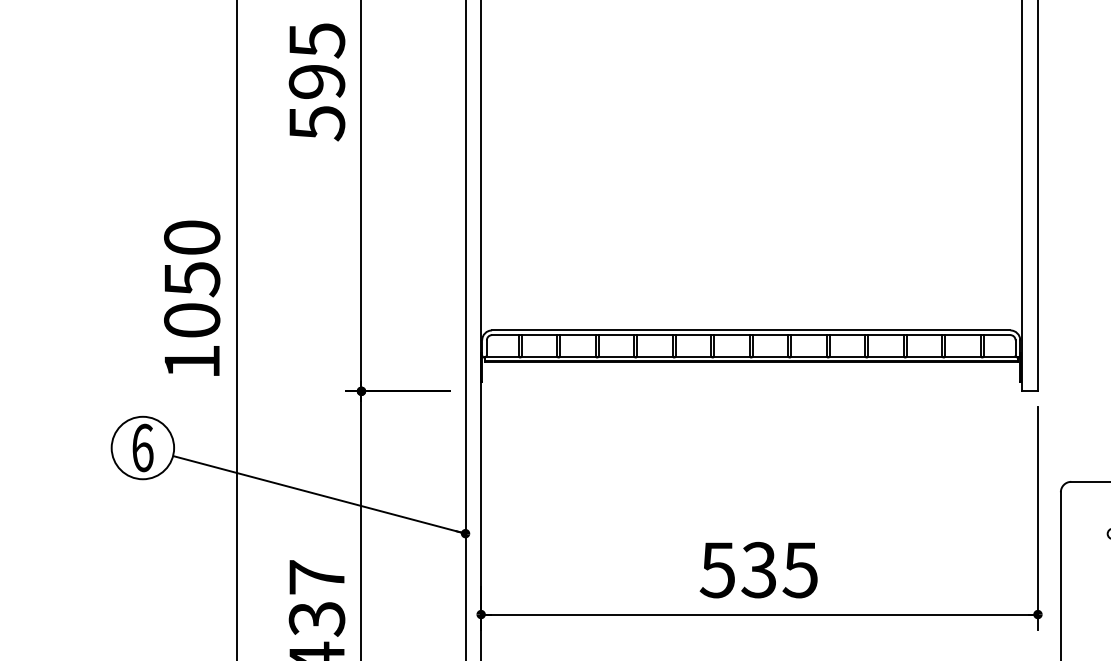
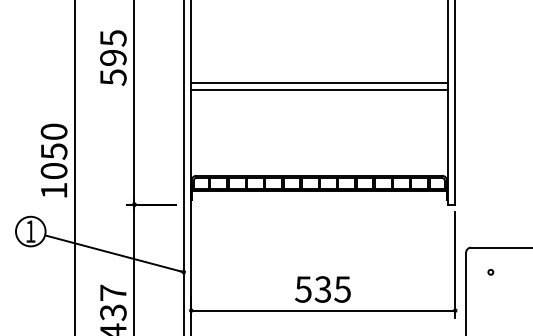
line: (751, 133) -> (319, 82), added
line: (751, 148) -> (319, 89), added
text: (142, 447) -> (30, 231), 6 -> 1

